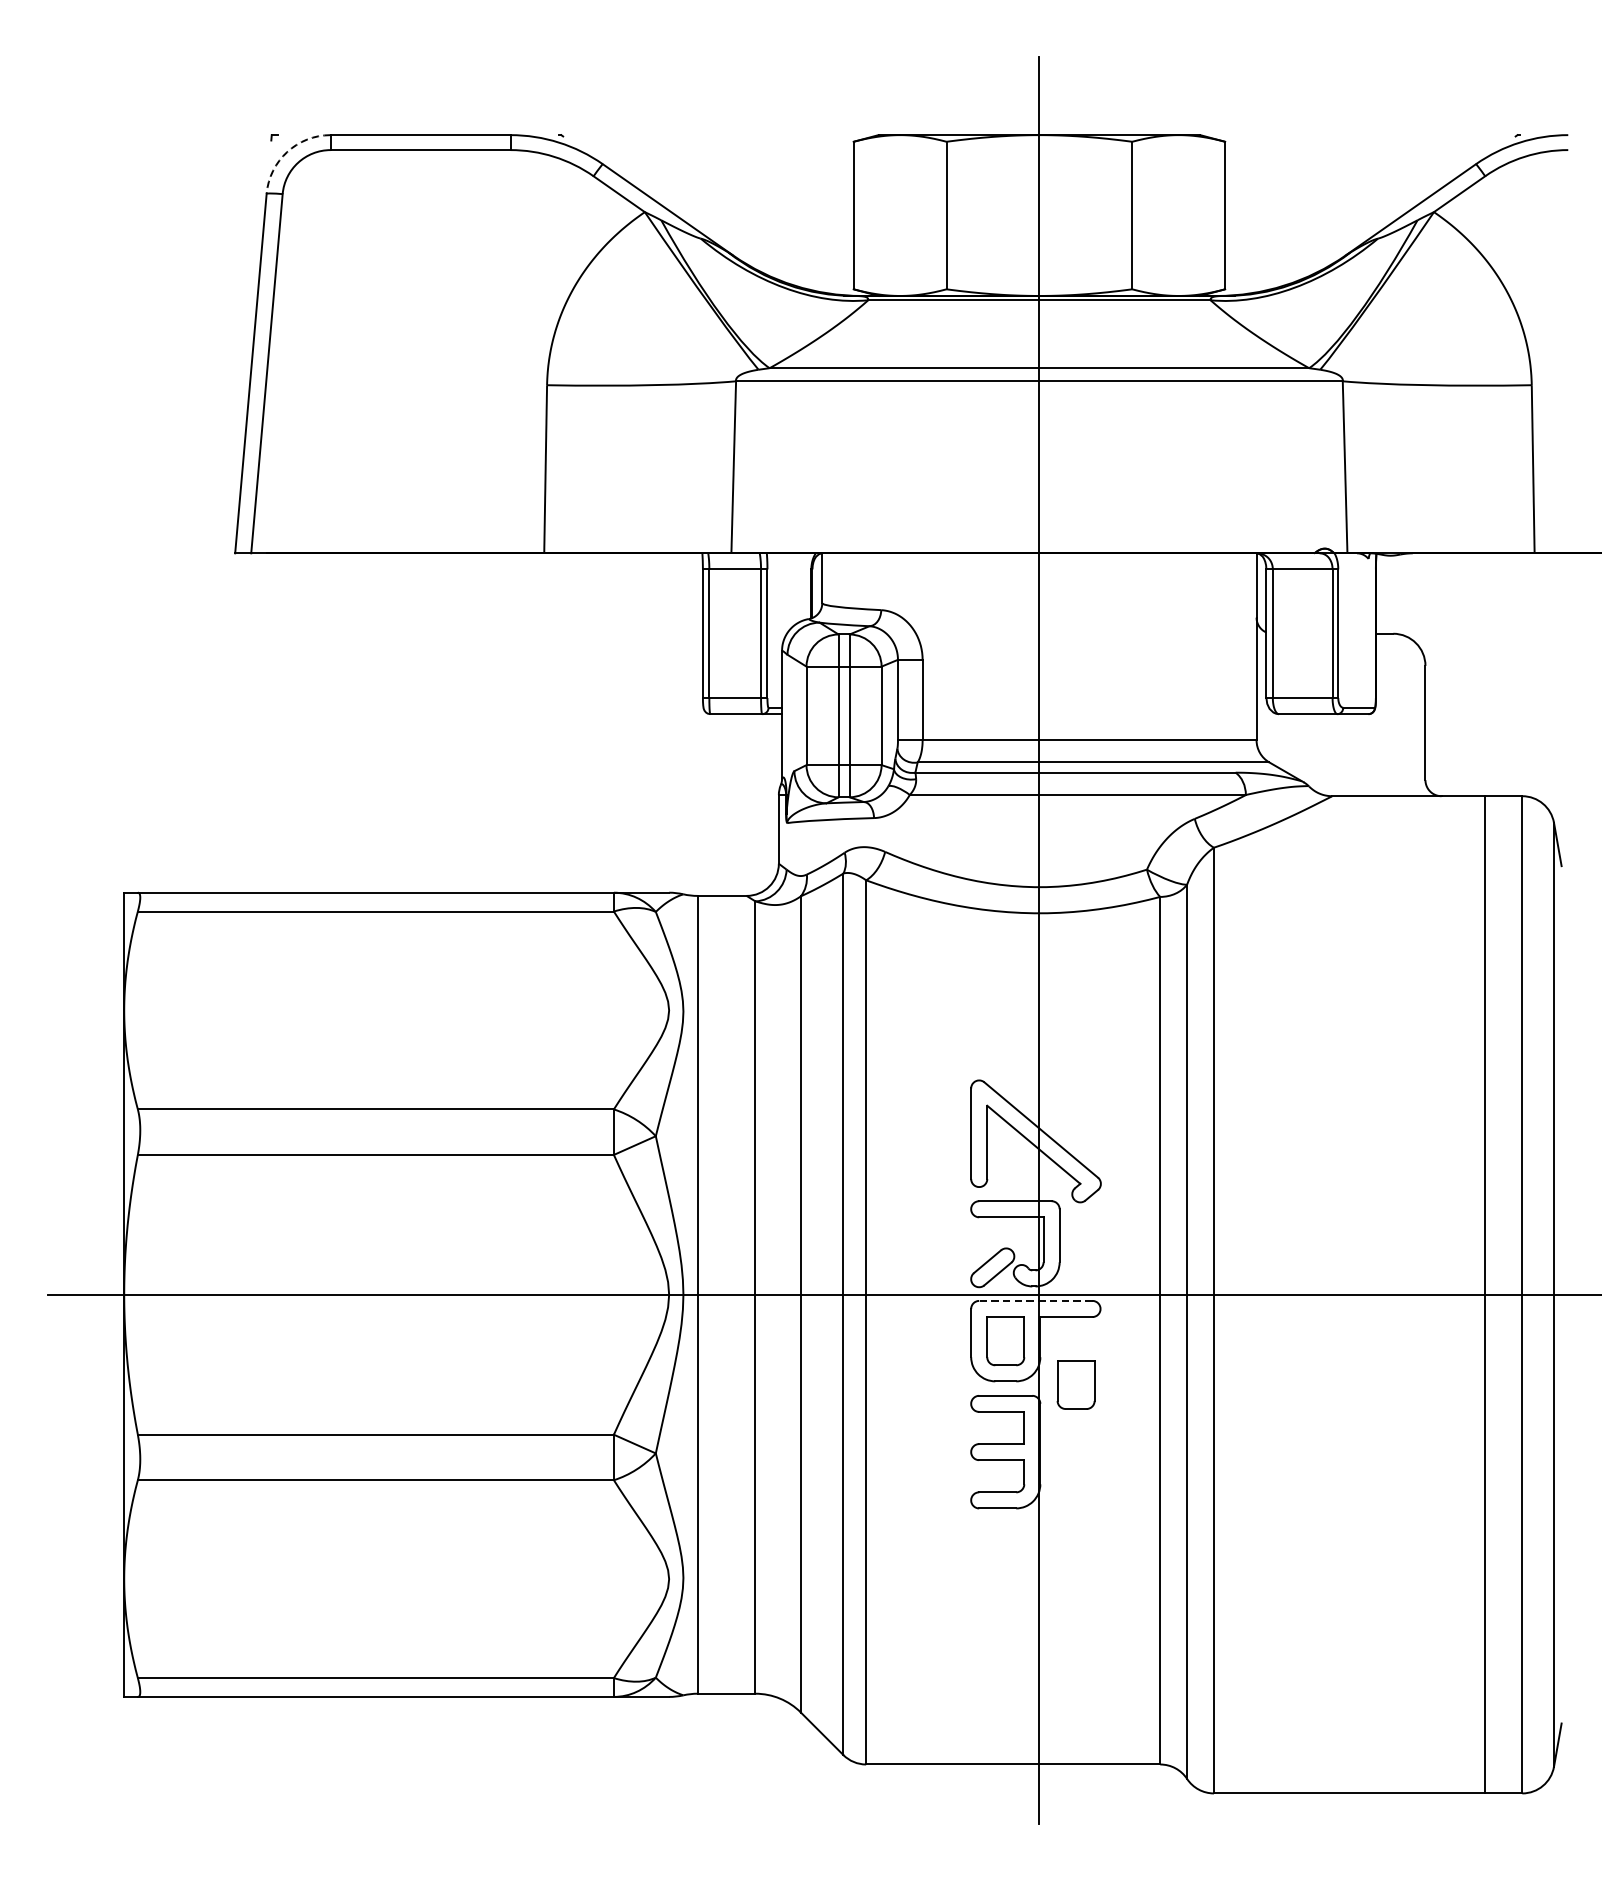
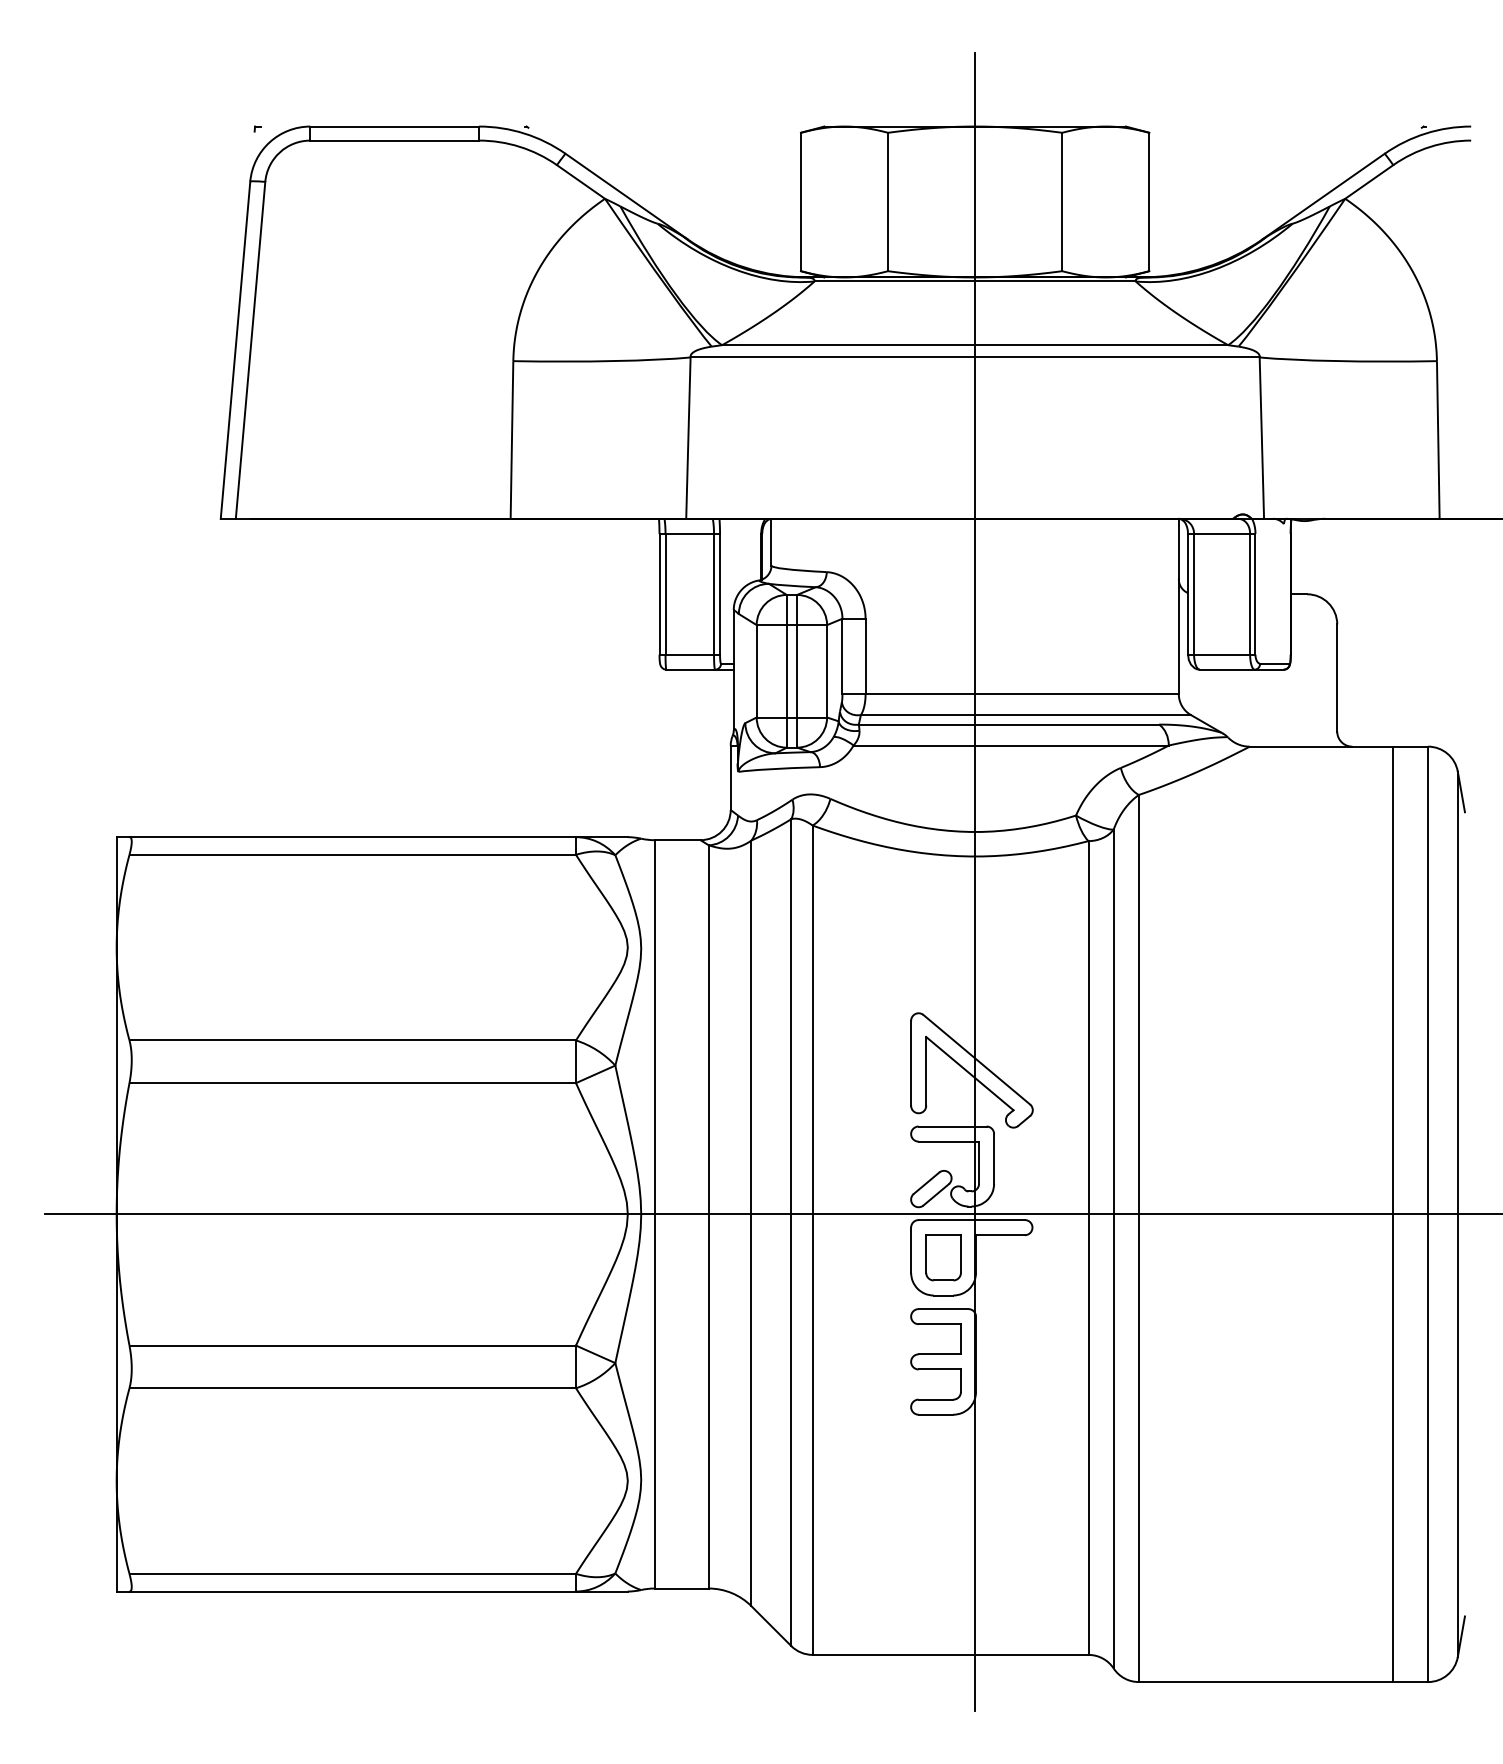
arc: (287, 152) -> (269, 142), dashed -> solid
line: (1035, 1301) -> (971, 1220), dashed -> solid
part: (1076, 1384) -> (1009, 1298), removed

